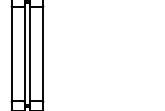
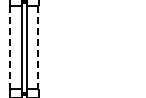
line: (11, 53) -> (10, 47), solid -> dashed
line: (43, 53) -> (38, 47), solid -> dashed

